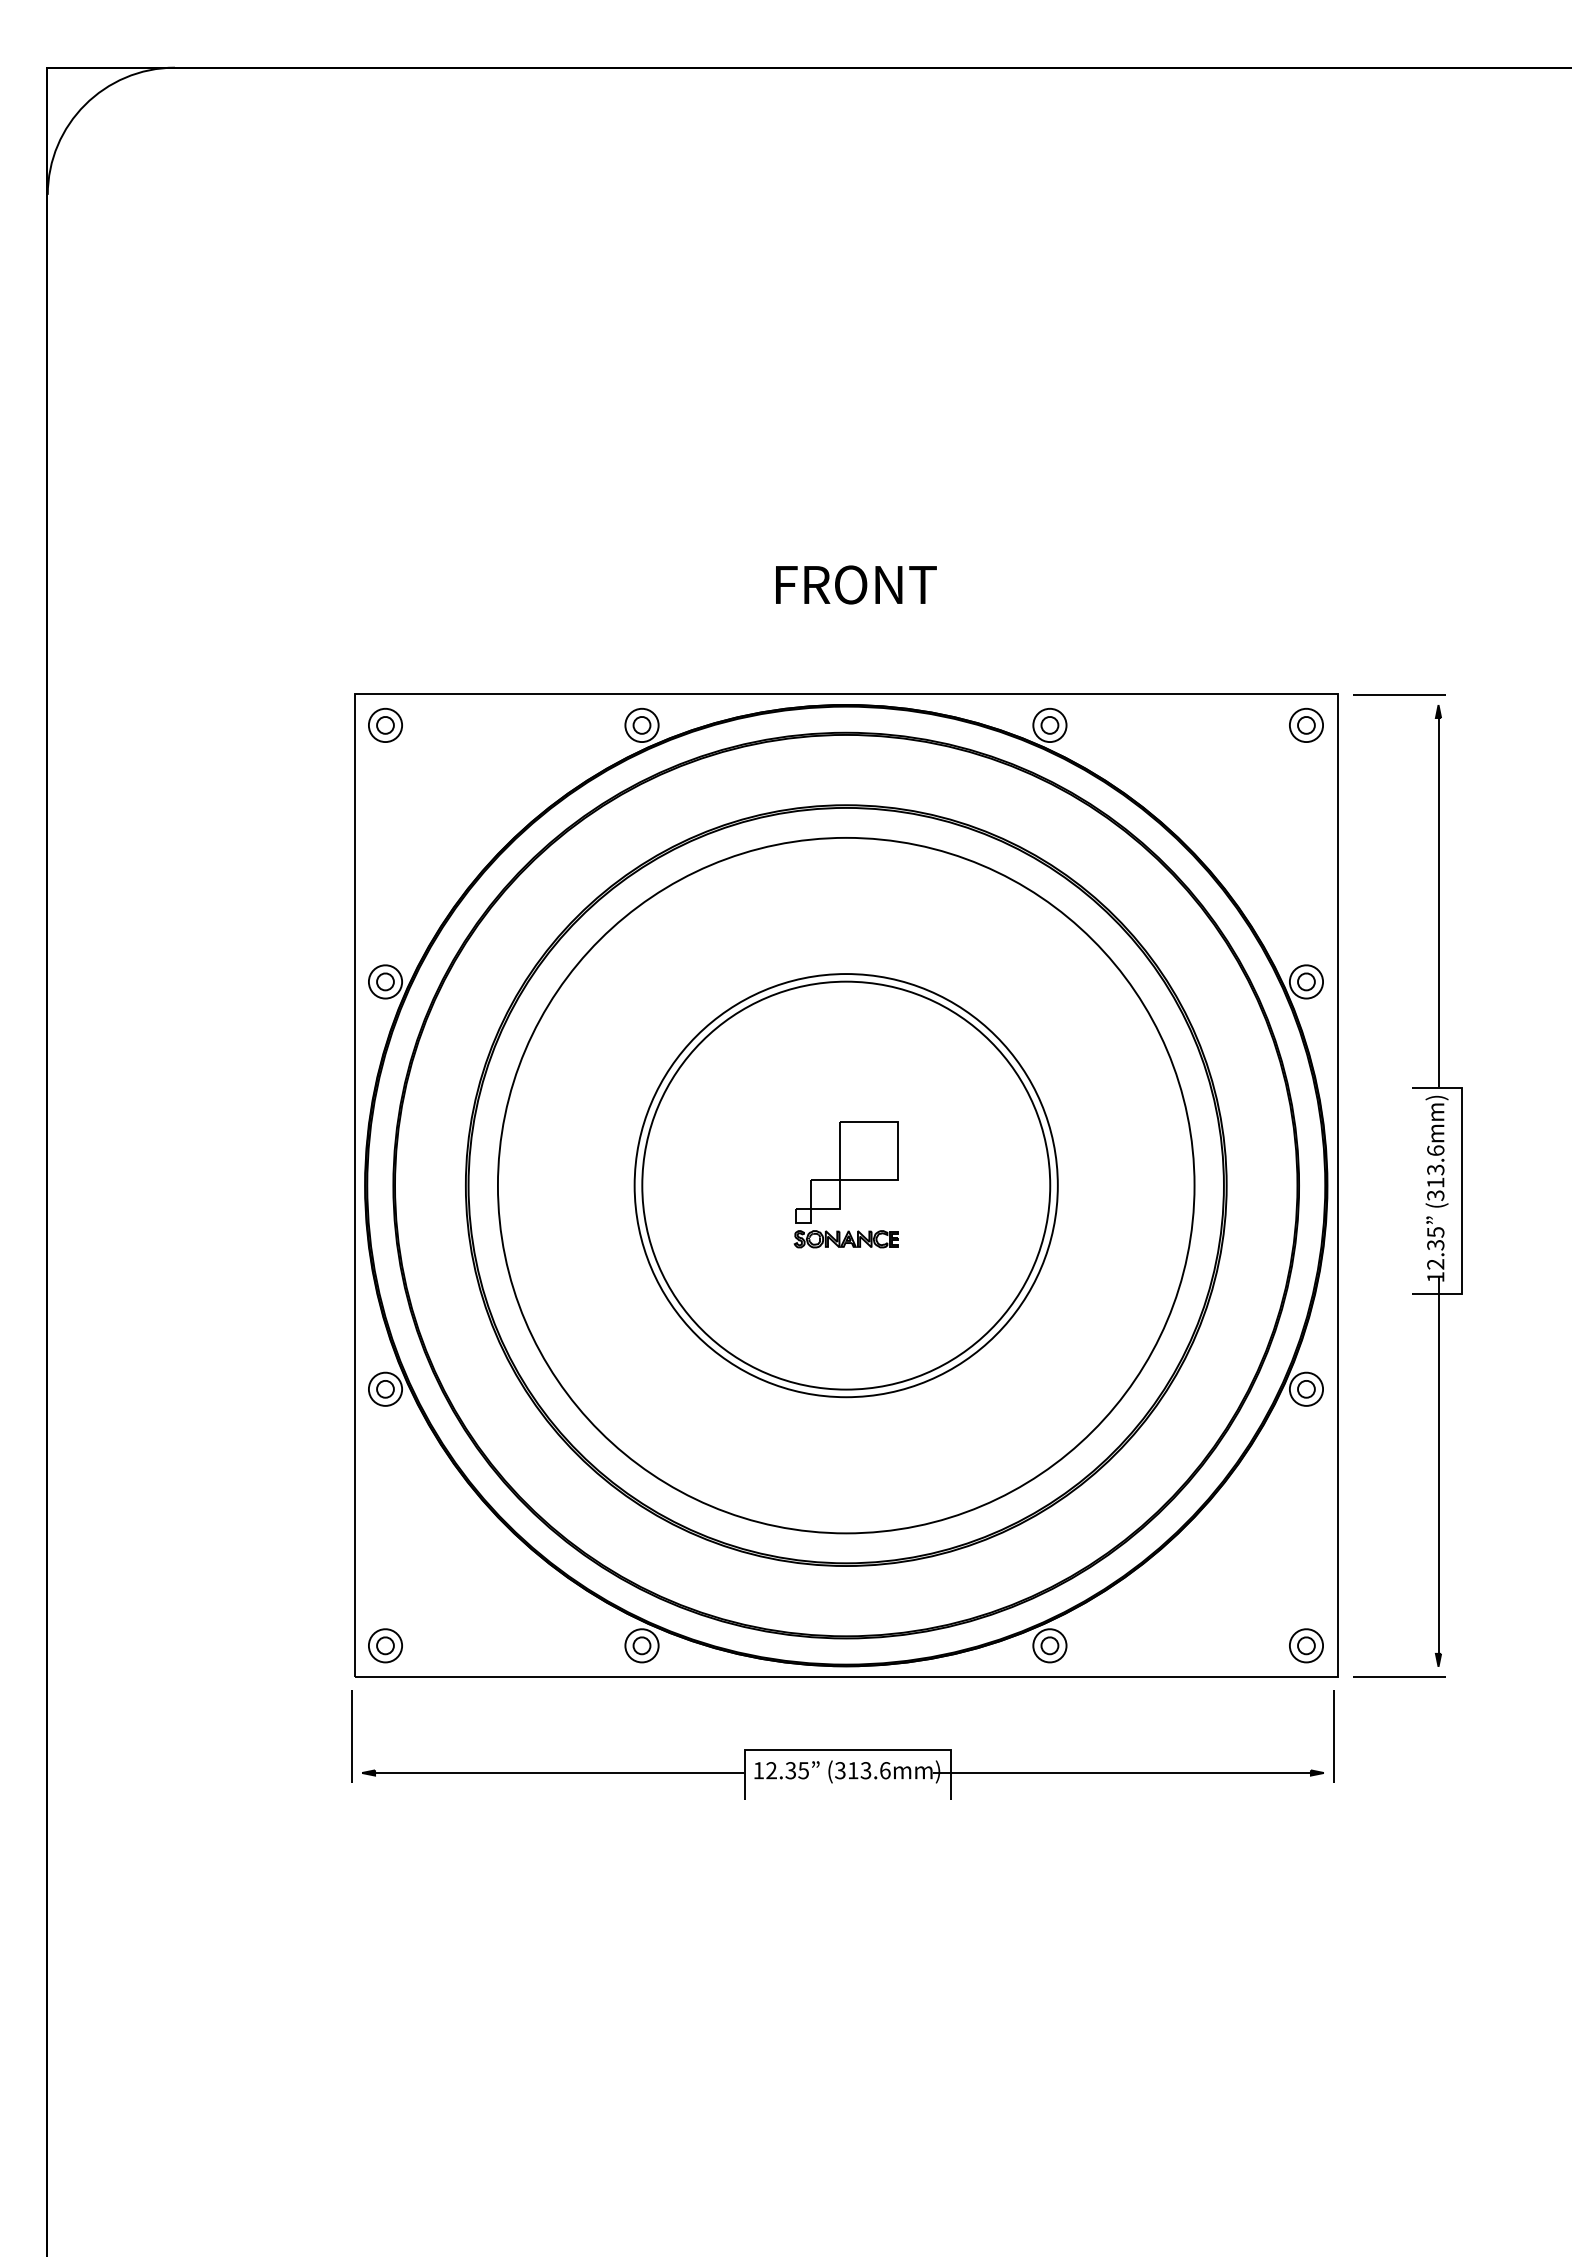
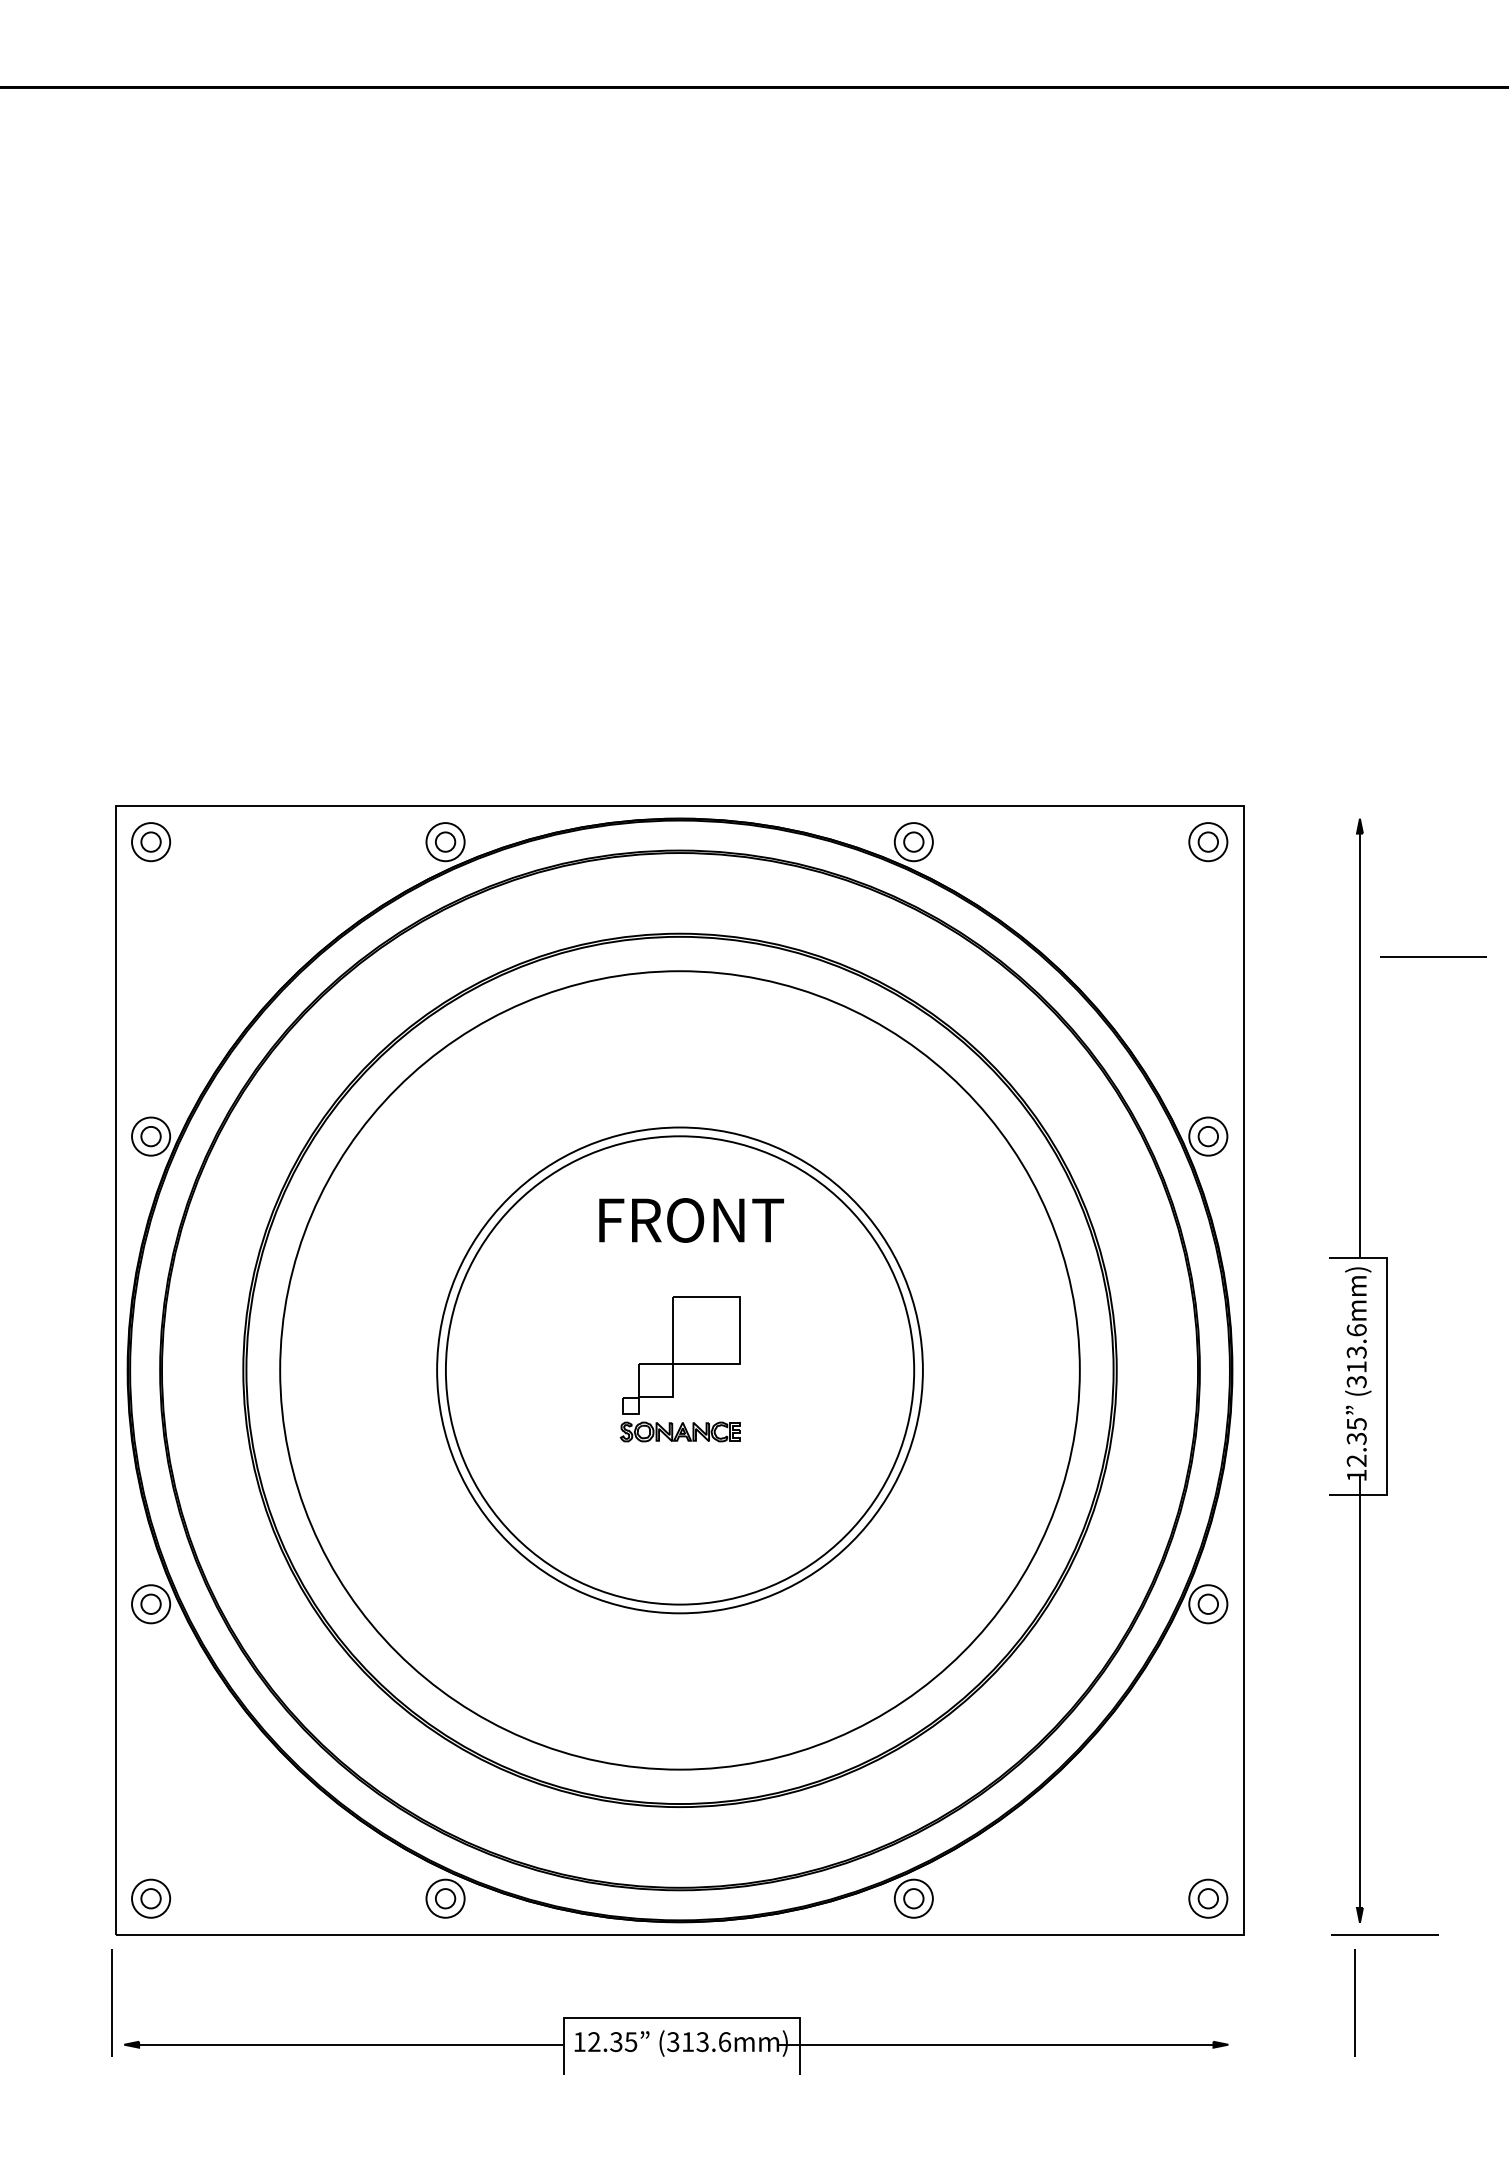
text: (856, 584) -> (691, 1219), moved
line: (1399, 694) -> (1433, 957), moved
line: (1399, 1676) -> (1385, 1933), moved
line: (1333, 1736) -> (1354, 2002), moved

